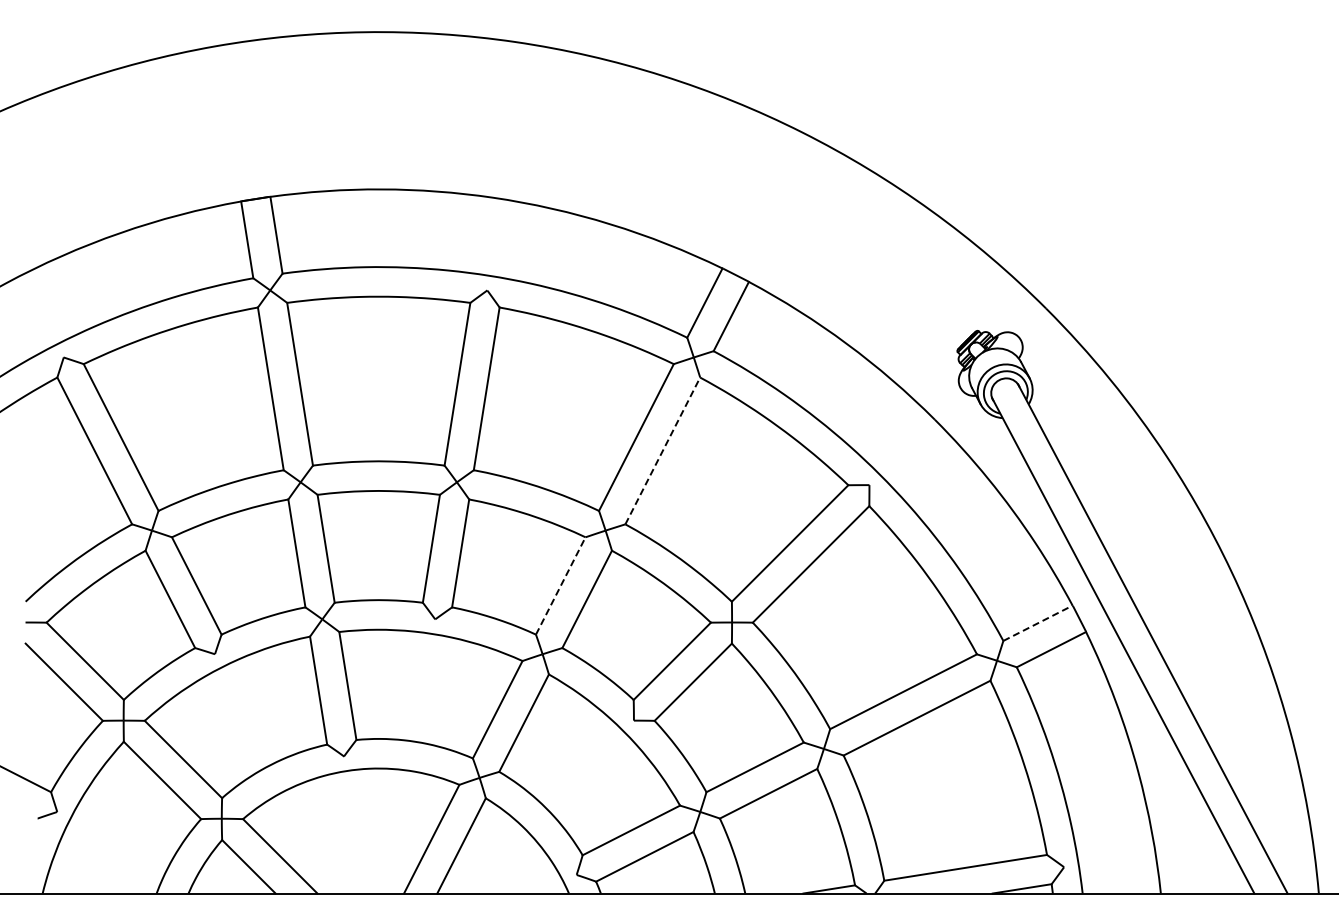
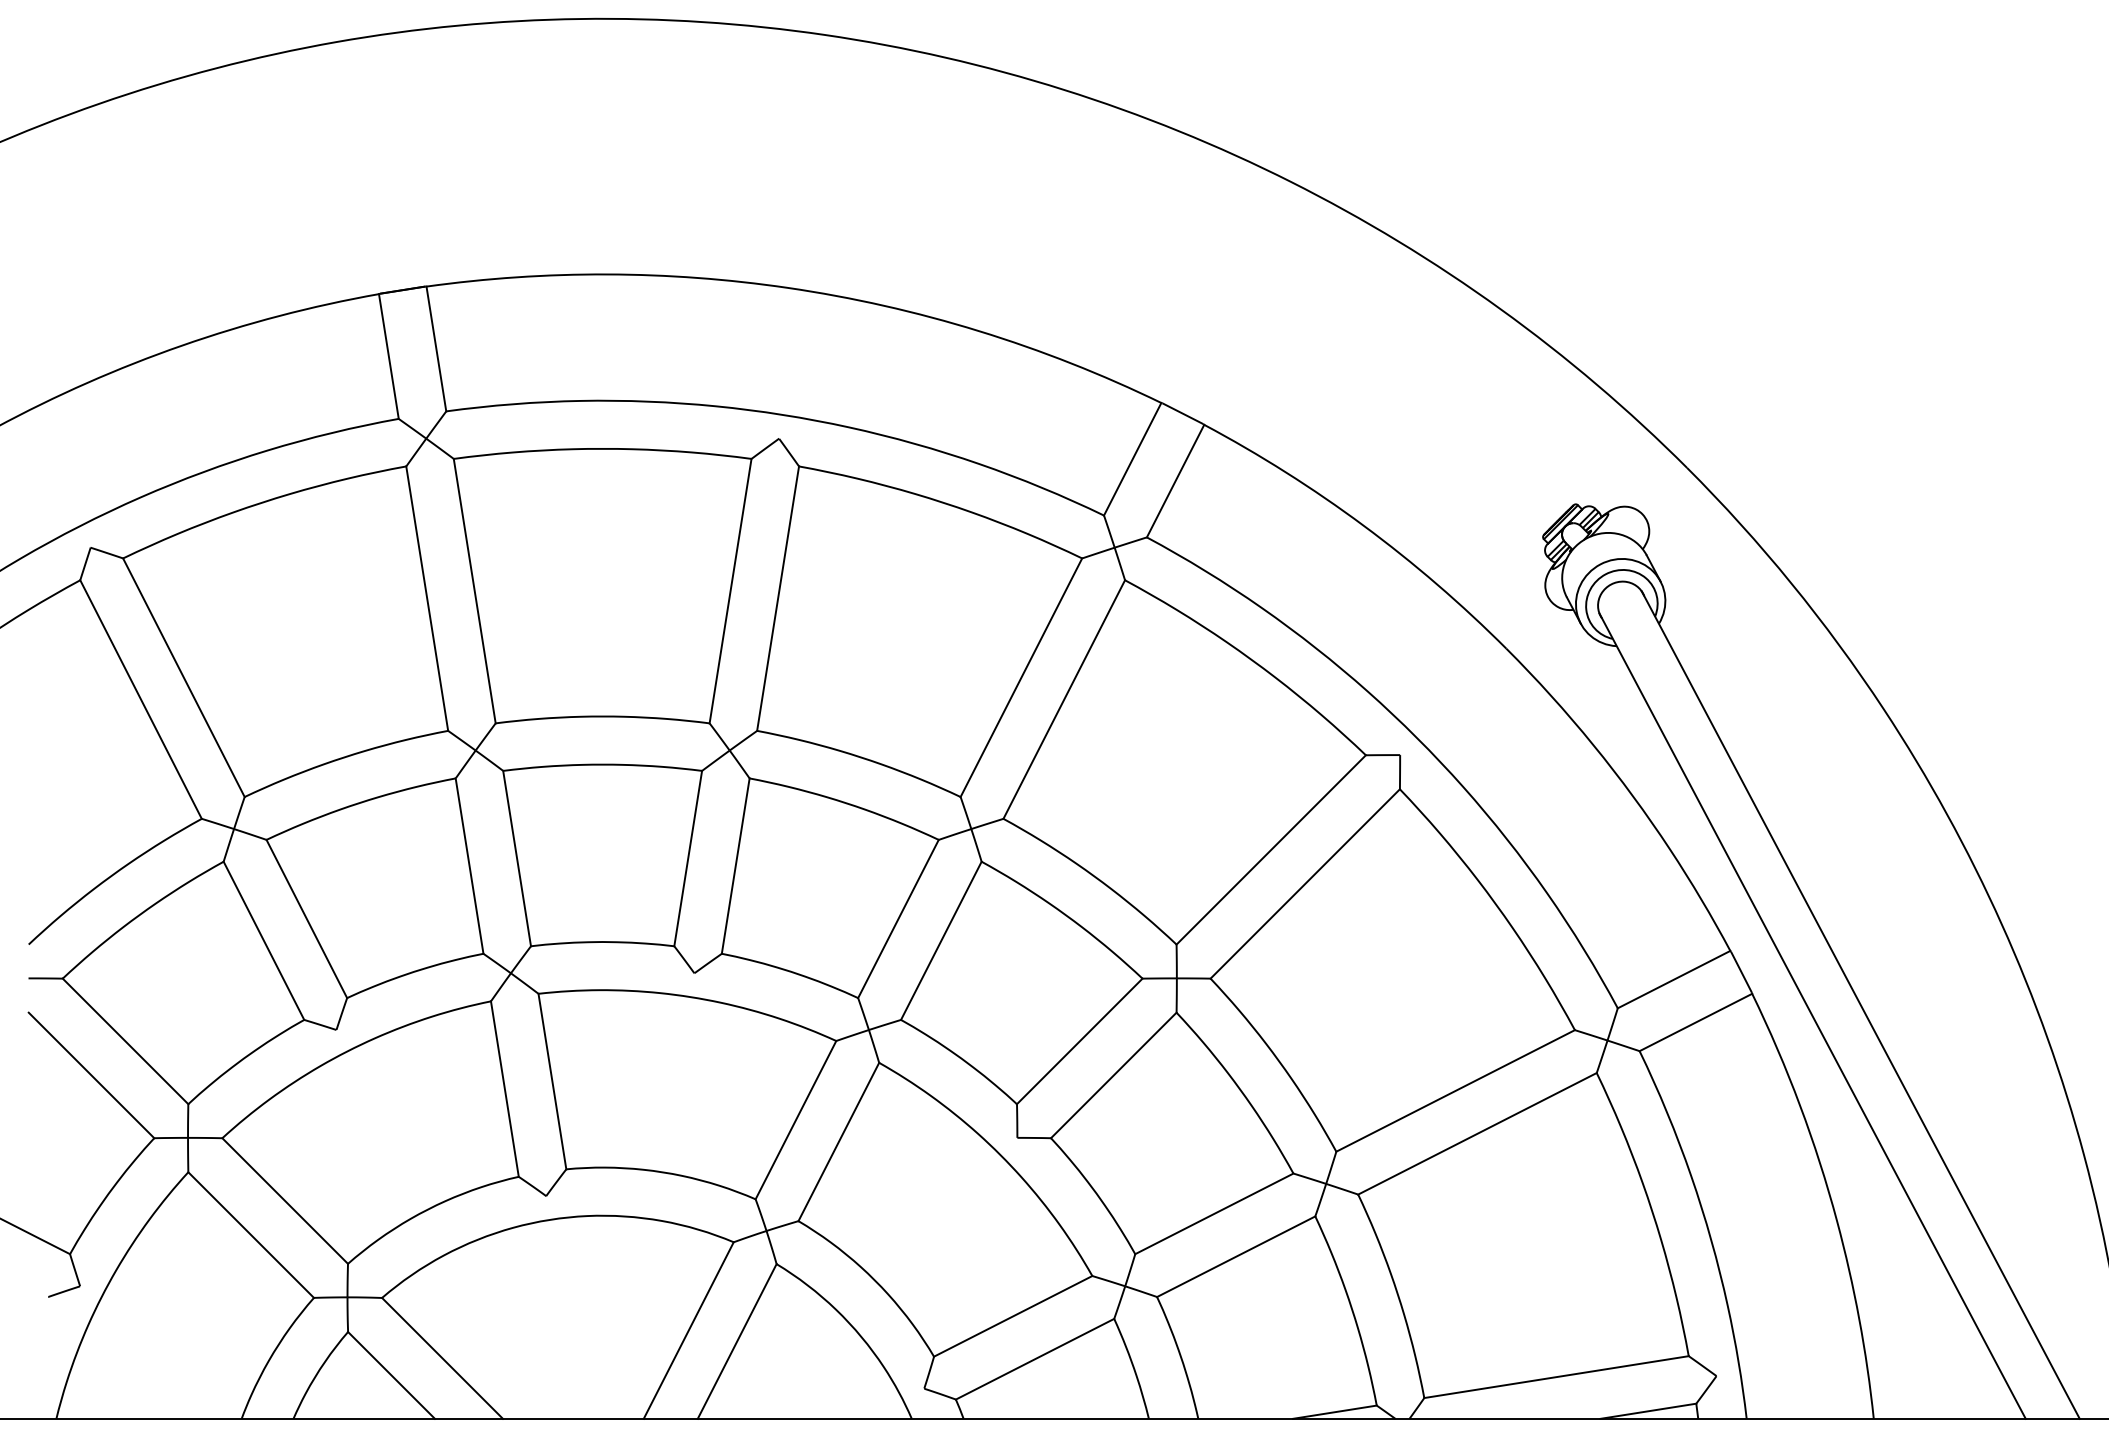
line: (663, 450) -> (1065, 698), dashed -> solid
line: (560, 585) -> (897, 918), dashed -> solid
line: (1038, 623) -> (1674, 979), dashed -> solid

